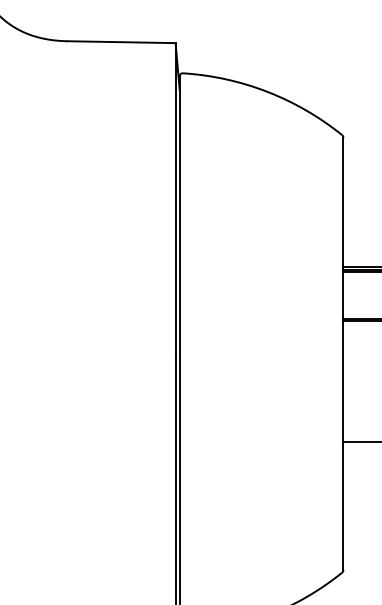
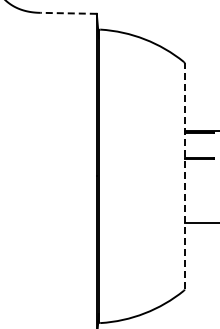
line: (121, 42) -> (68, 13), solid -> dashed
line: (343, 352) -> (184, 175), solid -> dashed

